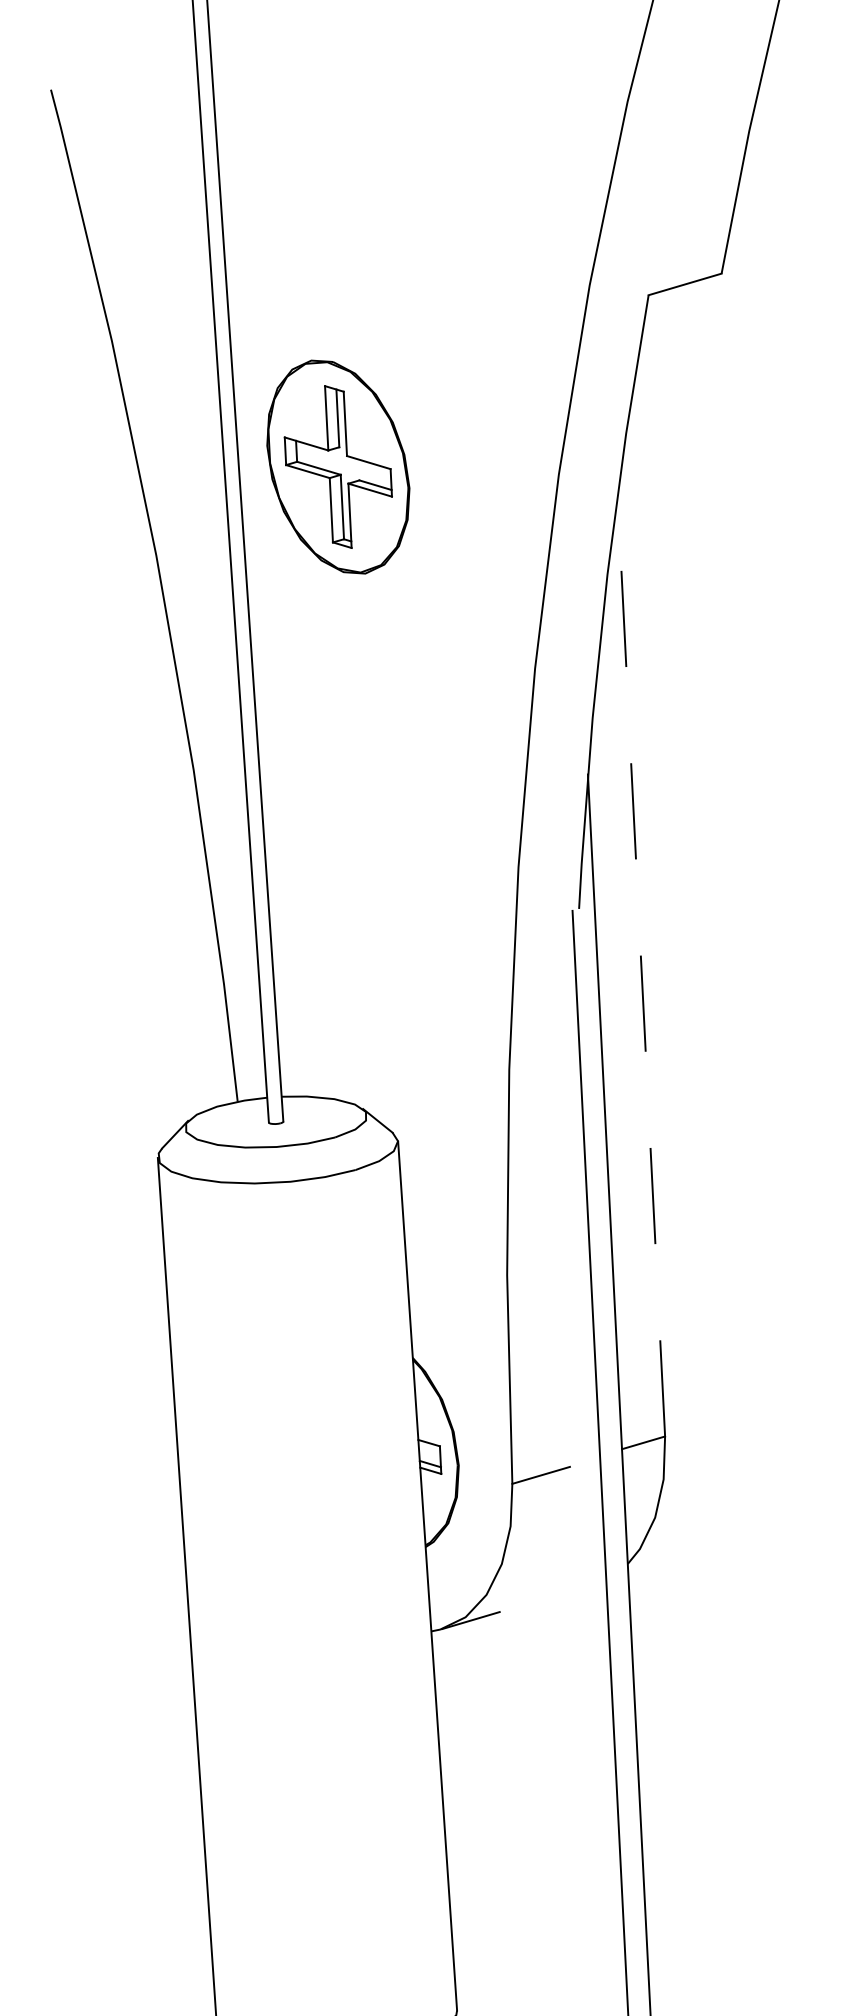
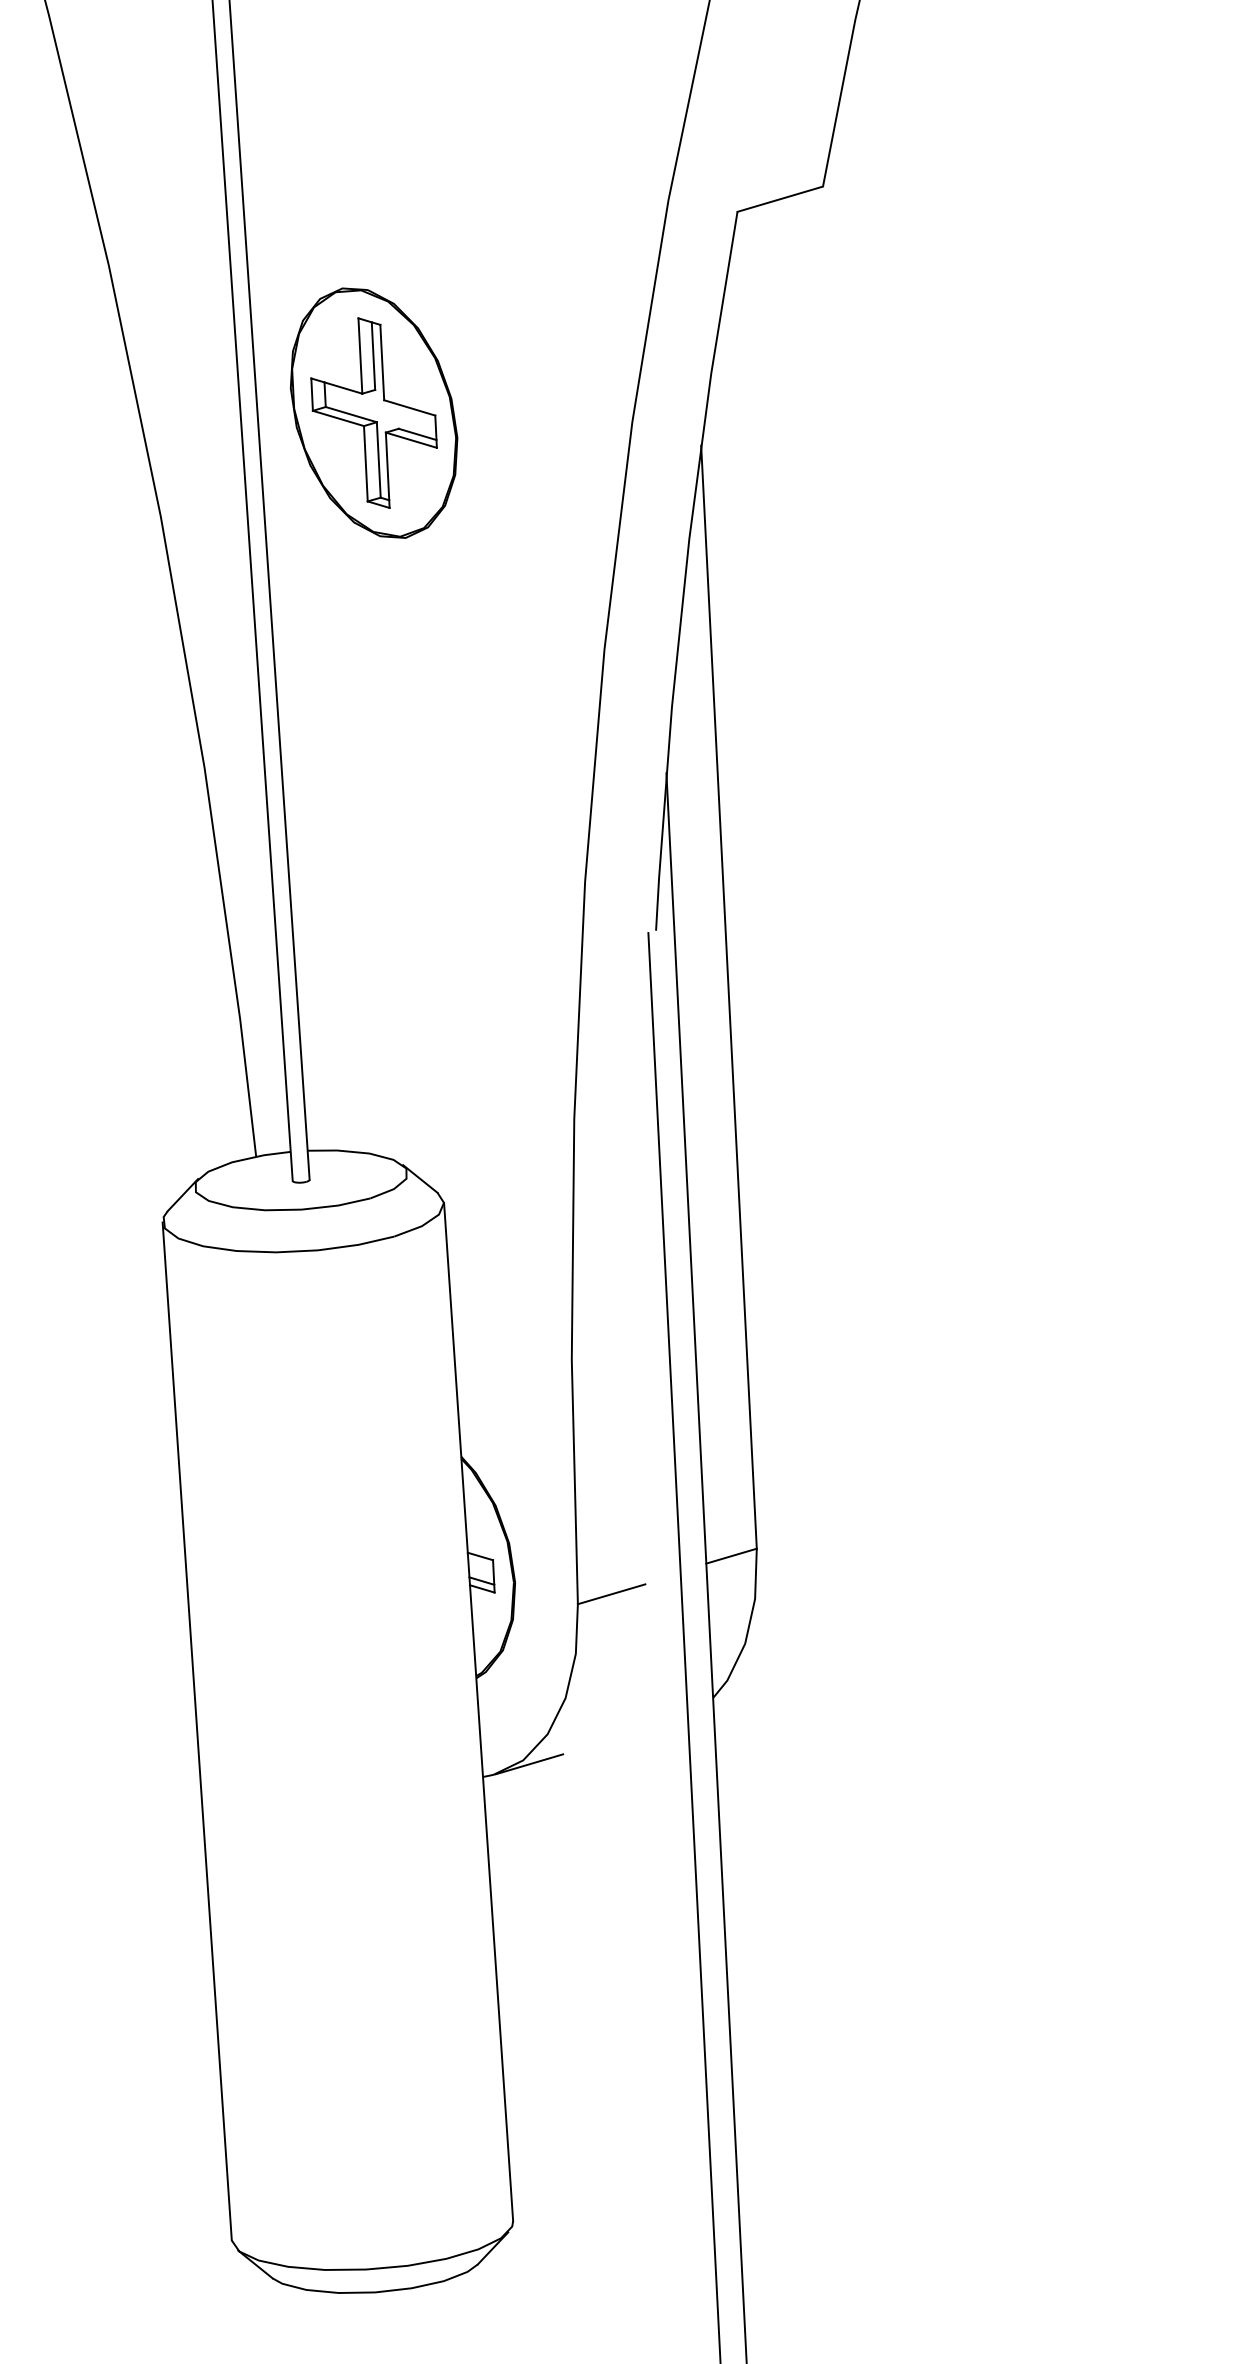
line: (640, 965) -> (728, 996), dashed -> solid

